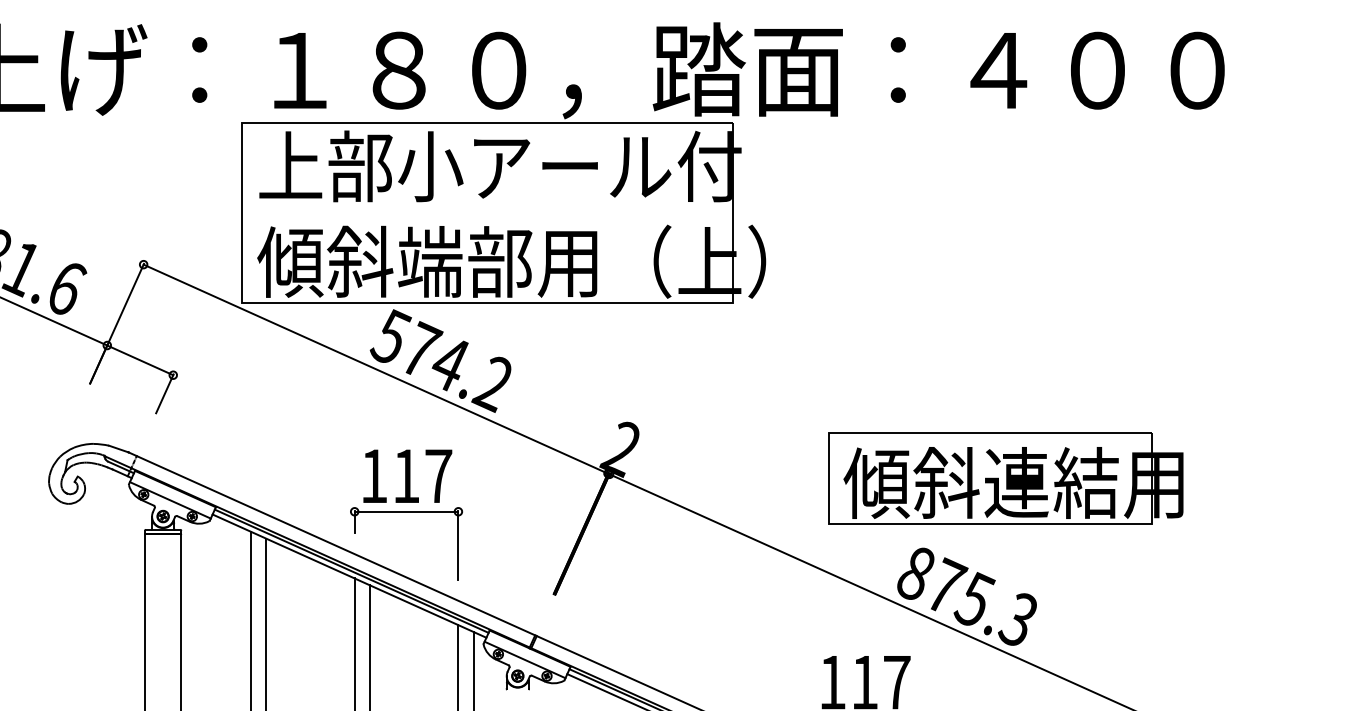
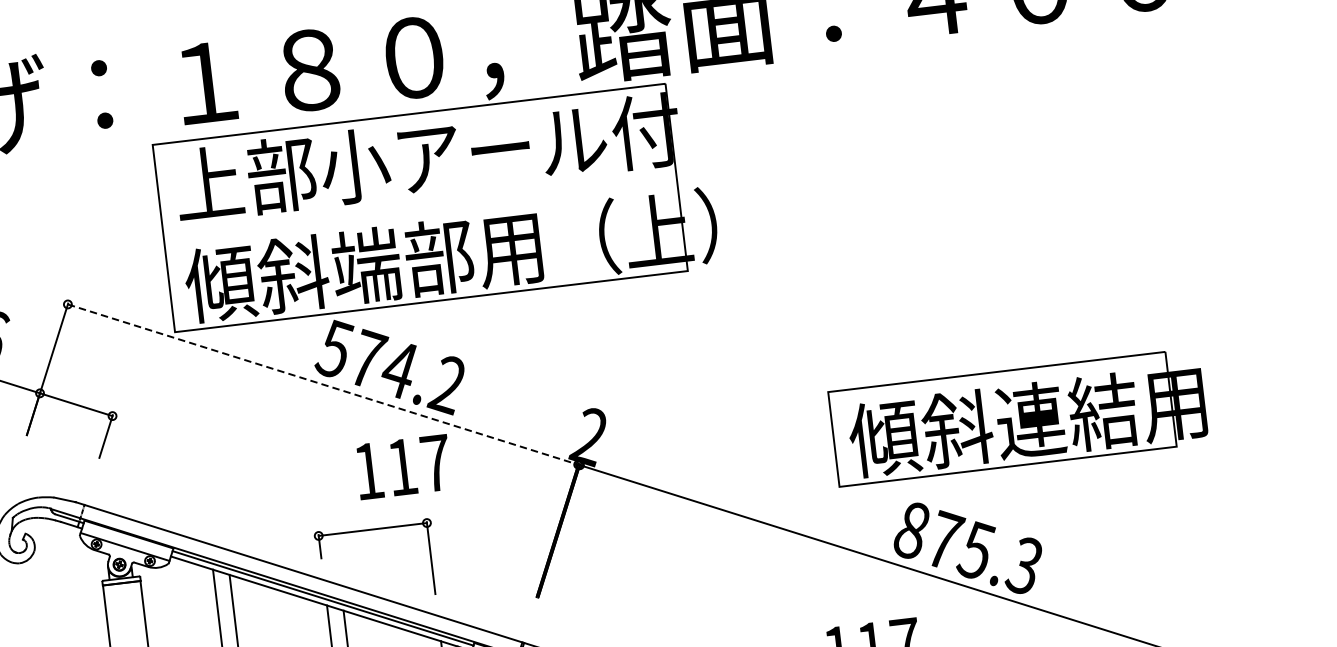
line: (375, 369) -> (322, 384), solid -> dashed
text: (407, 475) -> (403, 466), moved
part: (1005, 478) -> (1018, 417), moved

